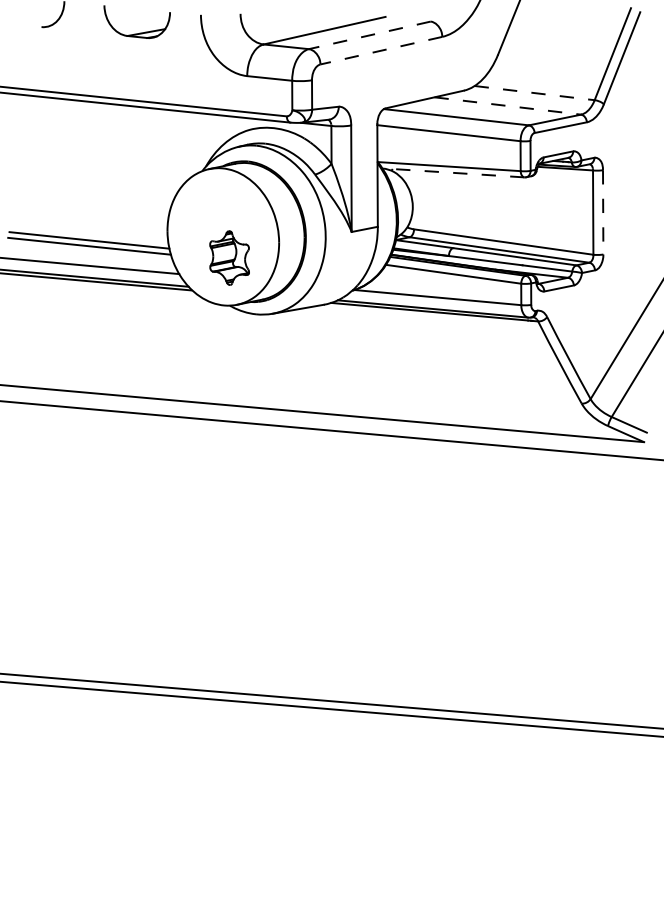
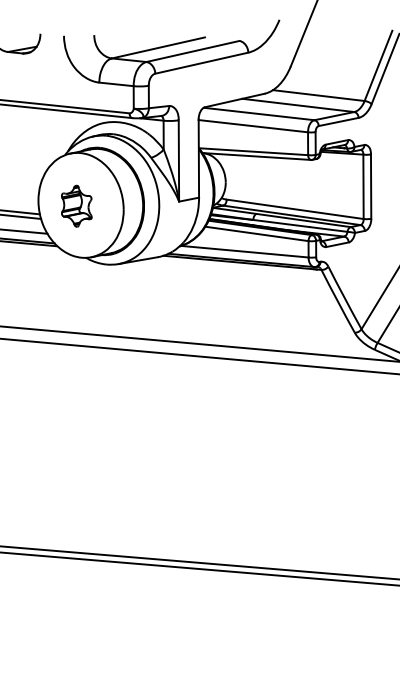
line: (369, 35) -> (192, 51), dashed -> solid
line: (380, 50) -> (201, 63), dashed -> solid
line: (535, 93) -> (319, 95), dashed -> solid
line: (507, 106) -> (298, 105), dashed -> solid
line: (452, 172) -> (256, 156), dashed -> solid
line: (603, 212) -> (371, 186), dashed -> solid
part: (229, 257) -> (76, 205), moved

